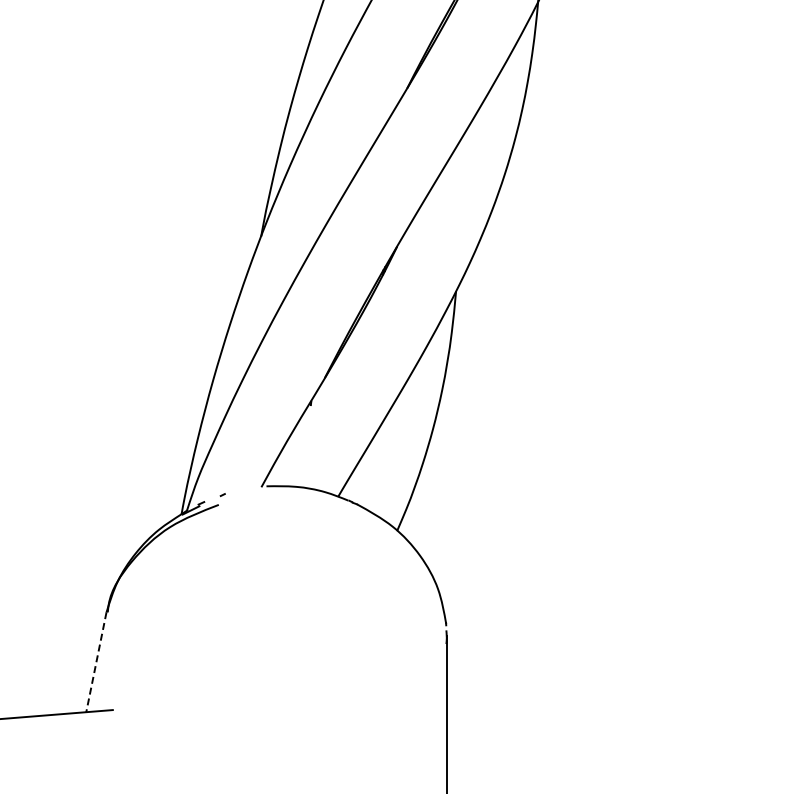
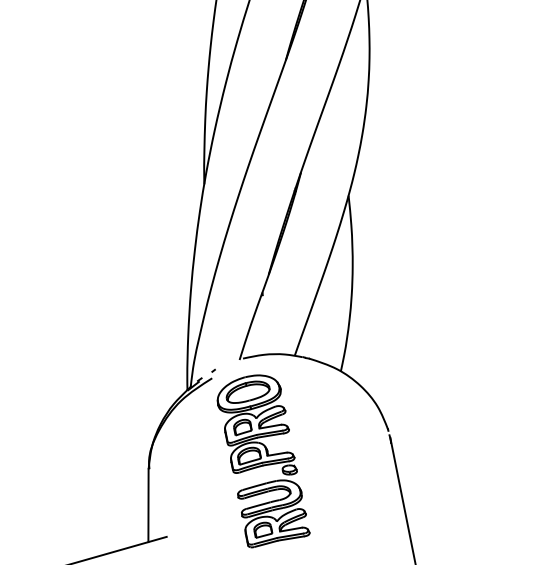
part: (264, 629) -> (261, 459), added
line: (96, 662) -> (148, 505), dashed -> solid

